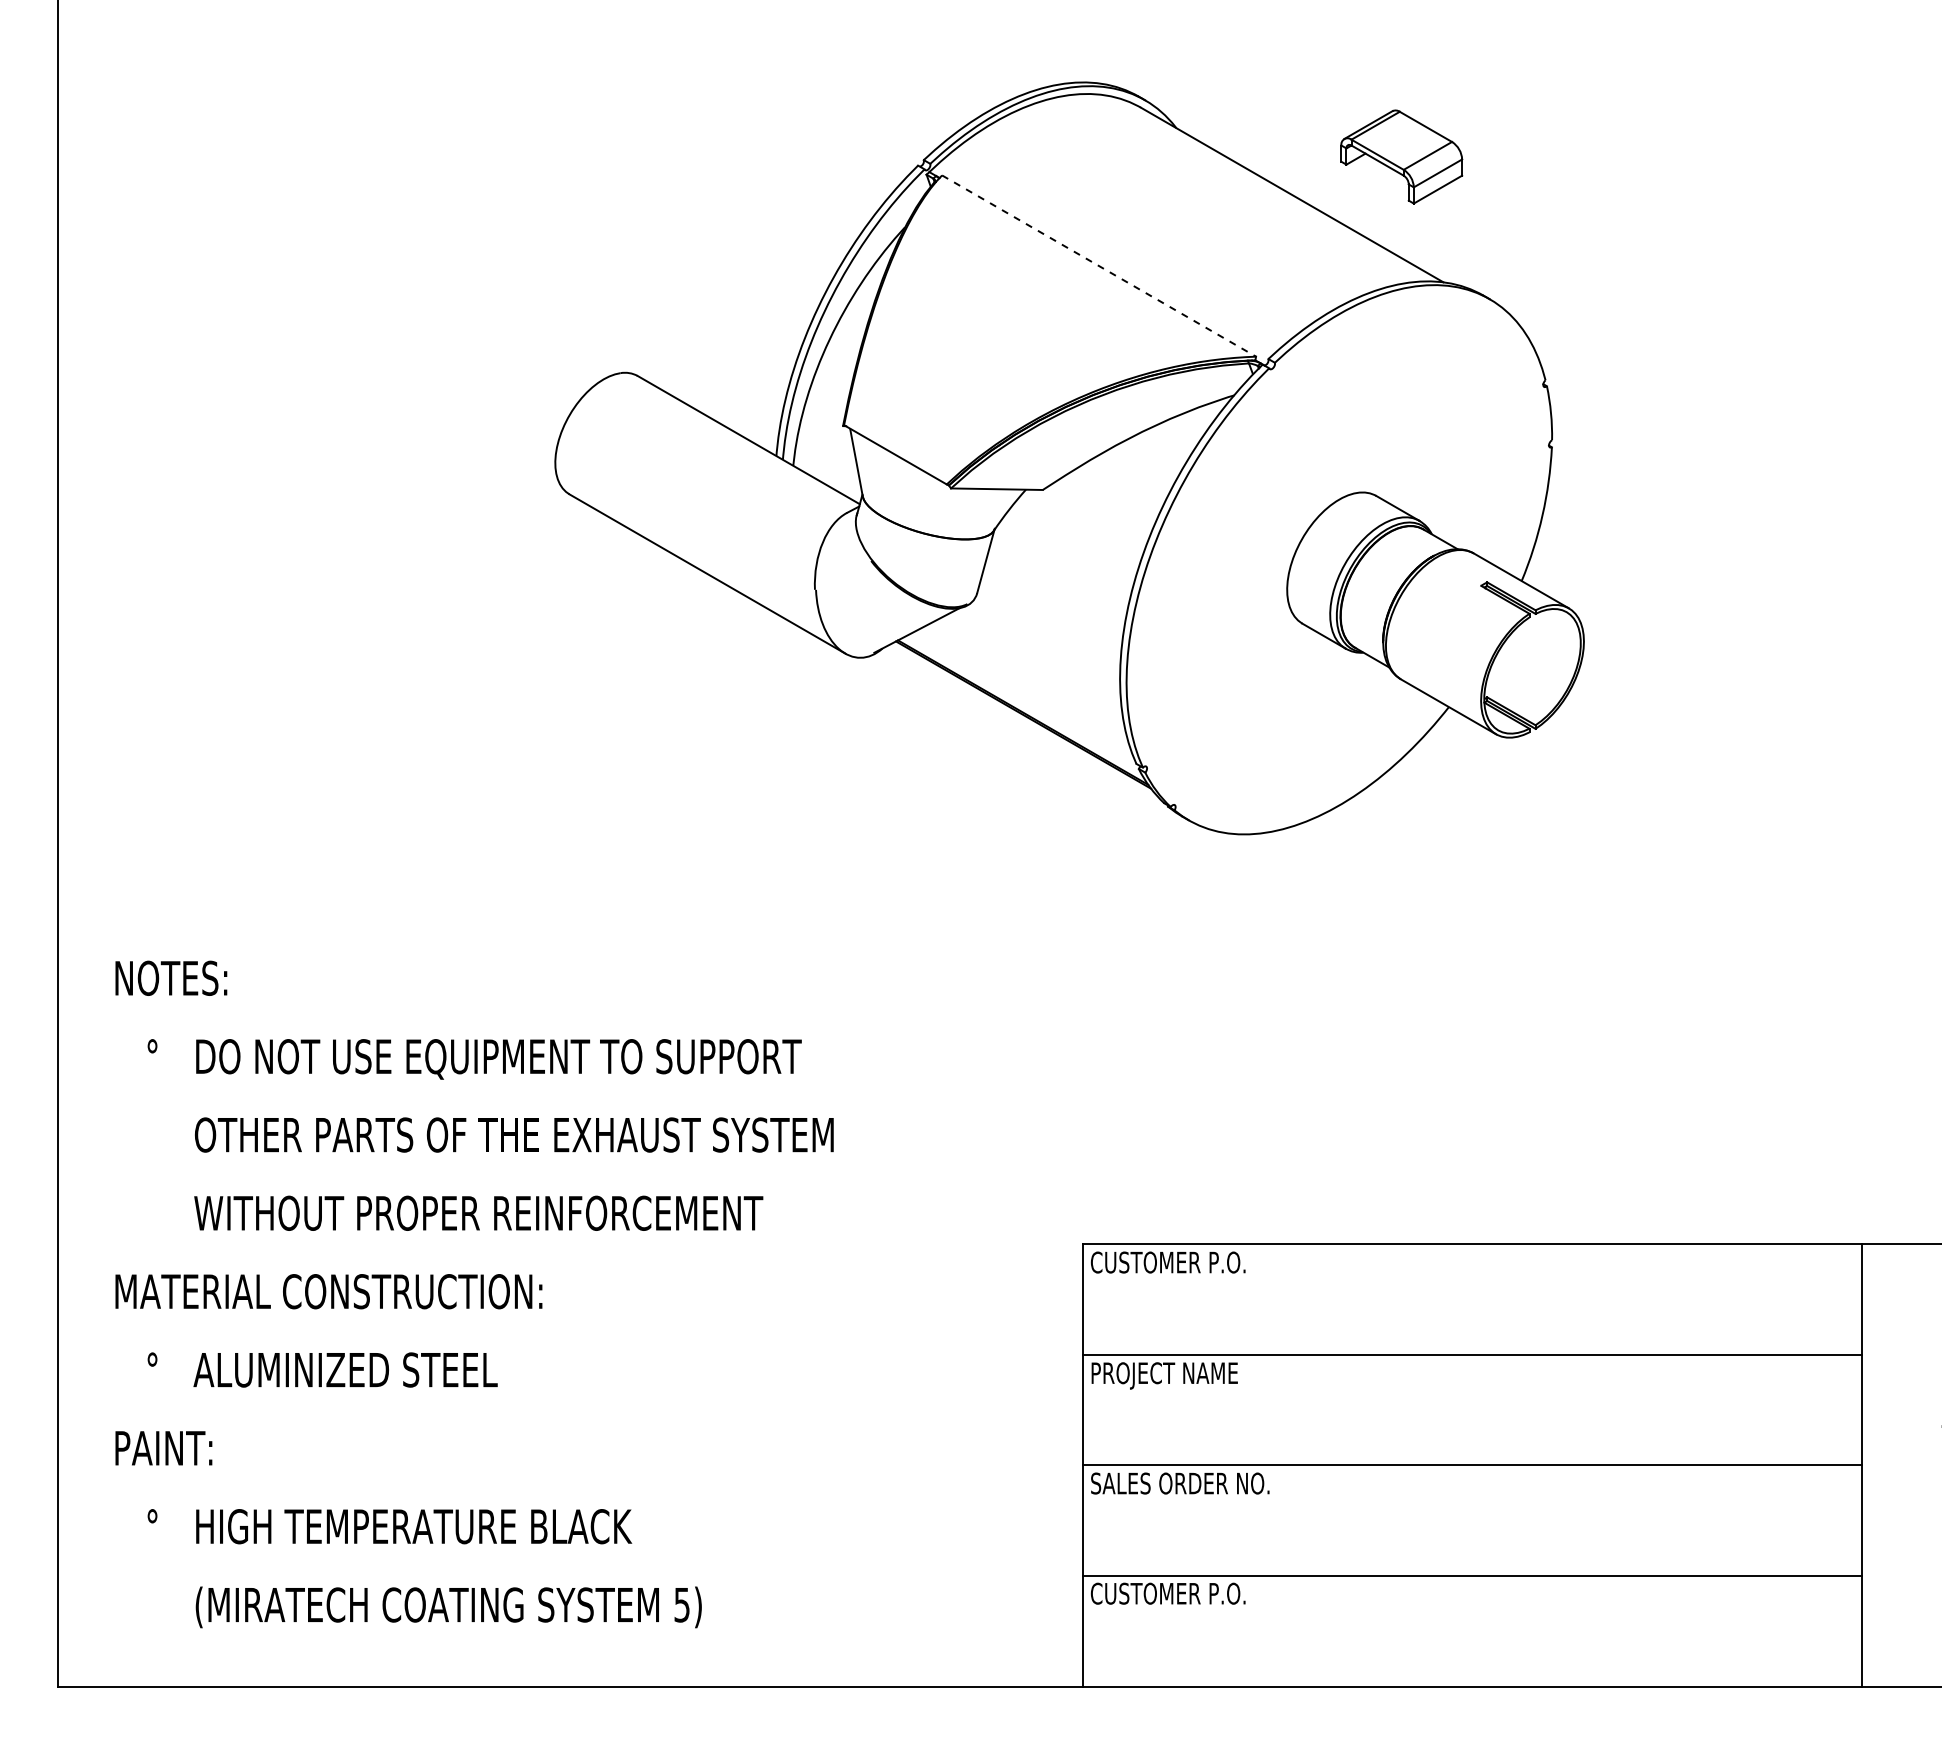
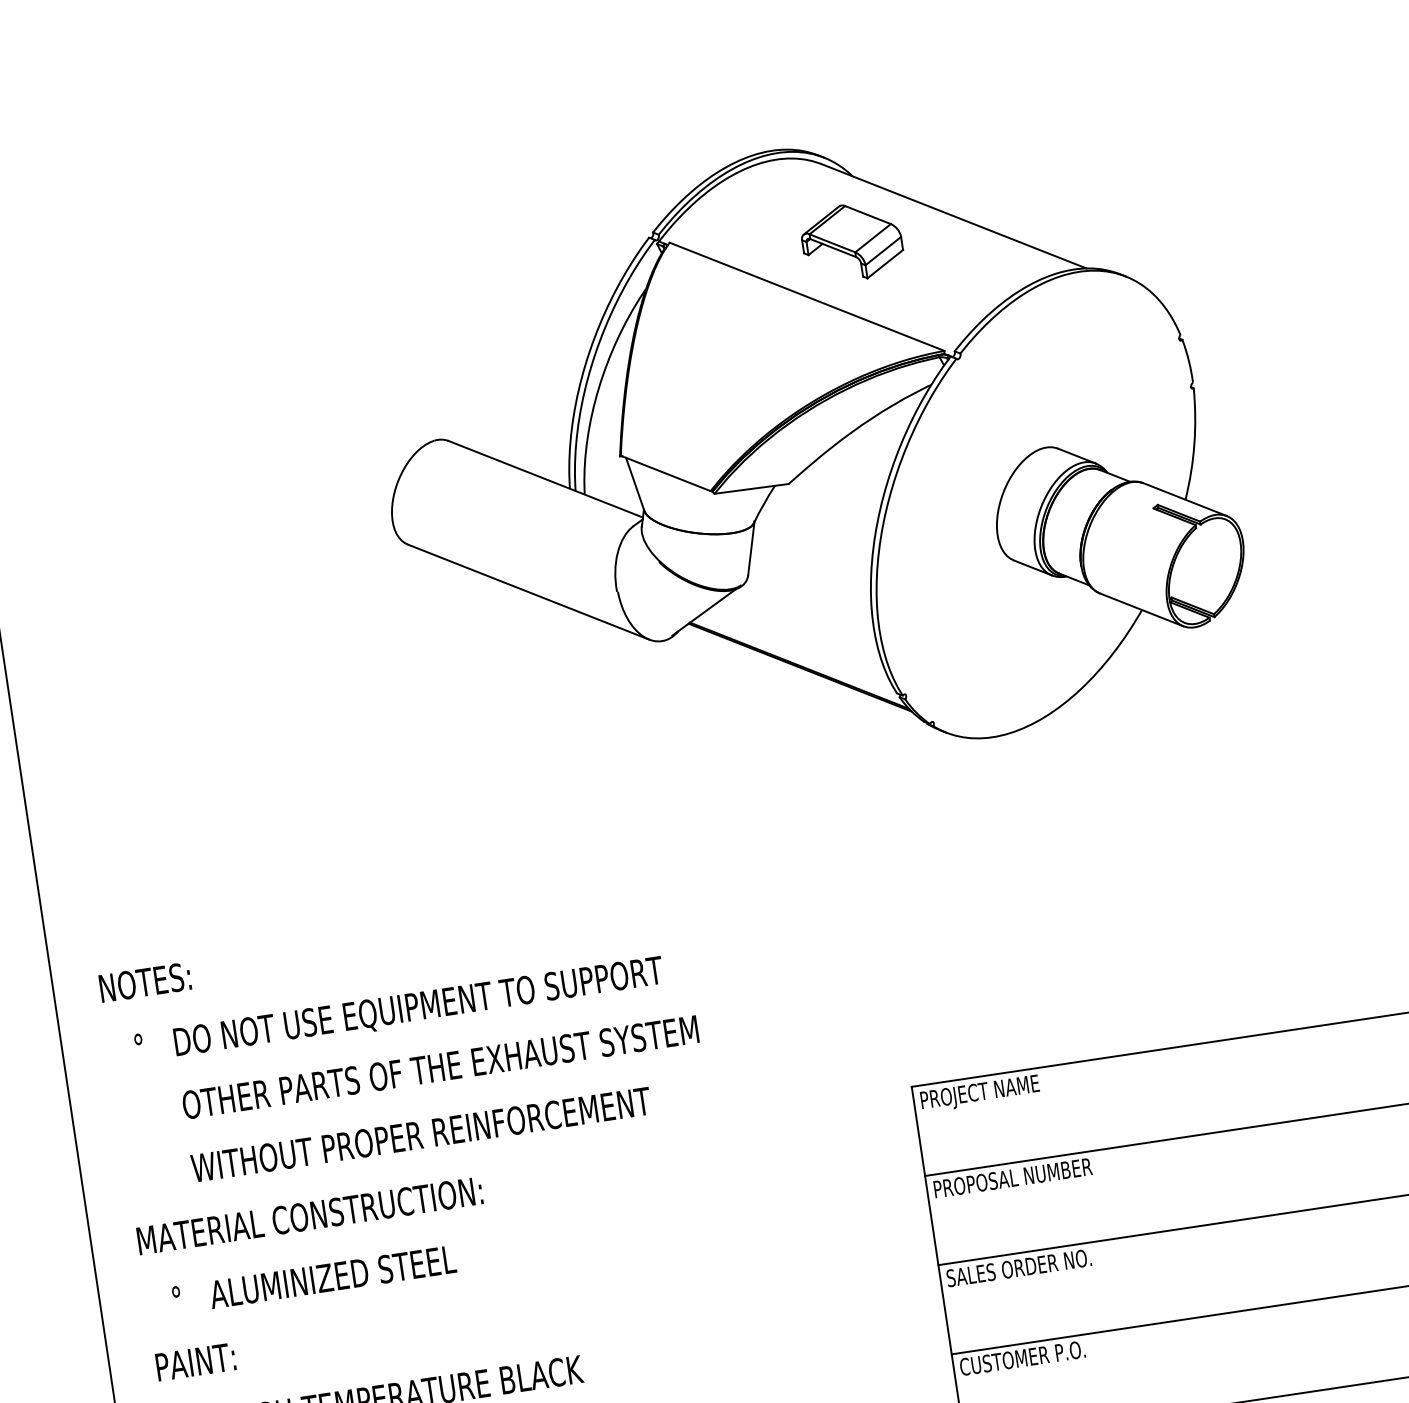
part: (1401, 156) -> (851, 241), moved
line: (1099, 266) -> (807, 297), dashed -> solid
text: (1167, 1264) -> (982, 1093), CUSTOMER P.O. -> PROJECT NAME
text: (1208, 1375) -> (1028, 1177), PROJECT NAME -> PROPOSAL NUMBER

